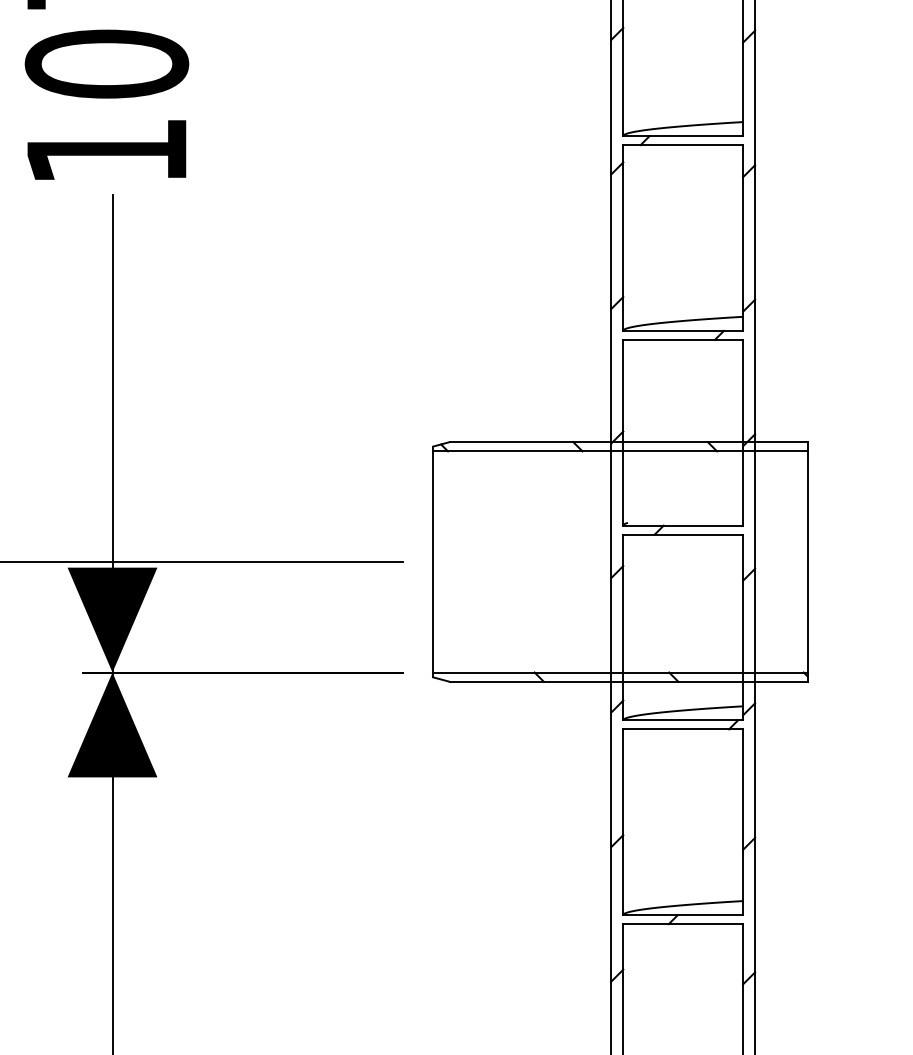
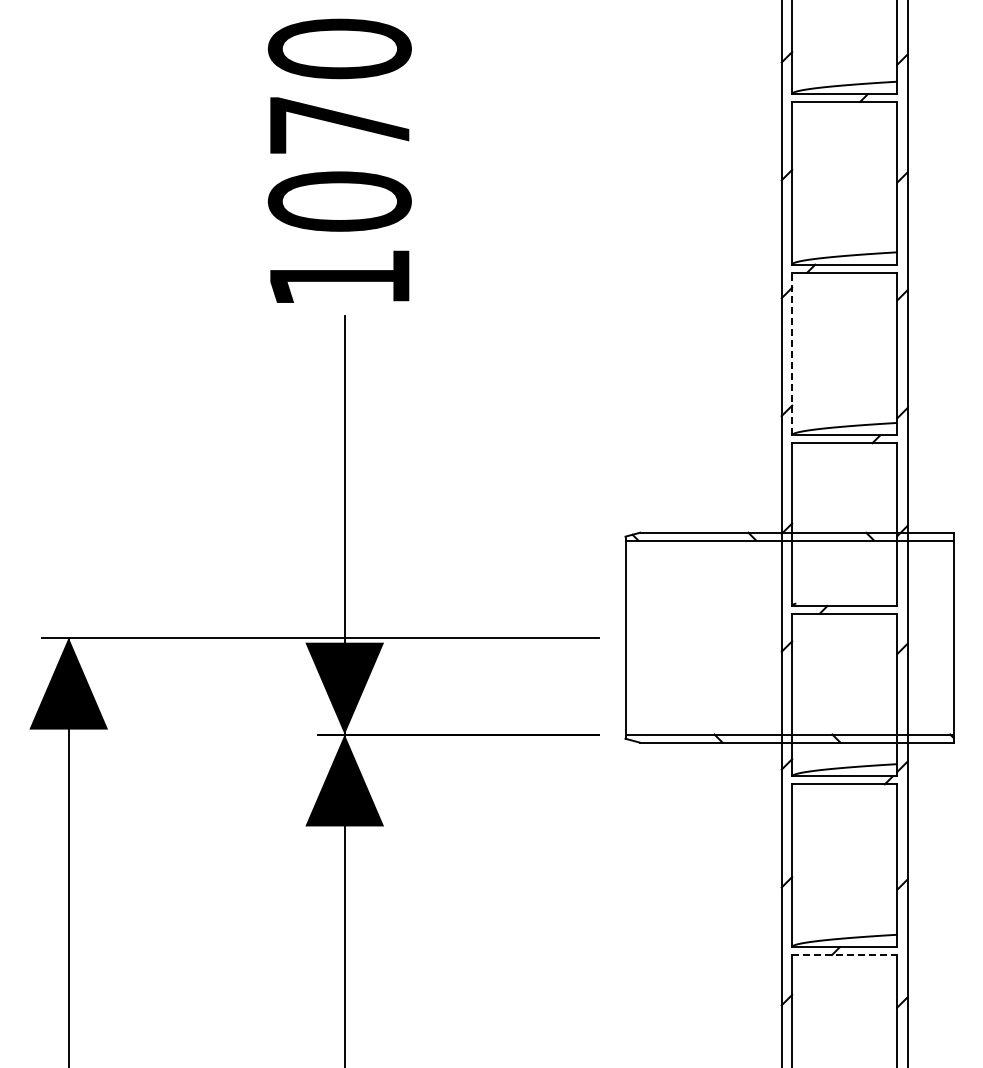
line: (623, 237) -> (792, 353), solid -> dashed
line: (684, 923) -> (845, 954), solid -> dashed

